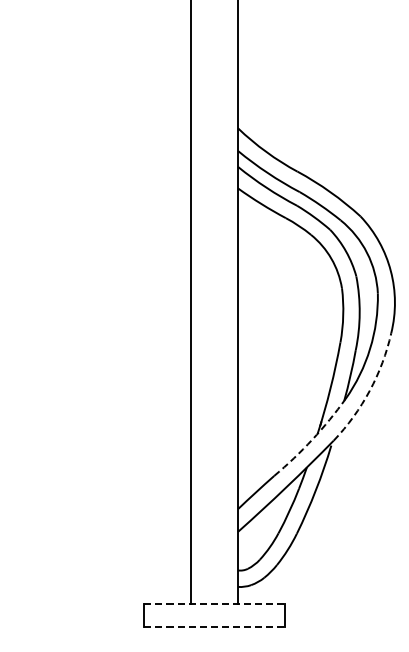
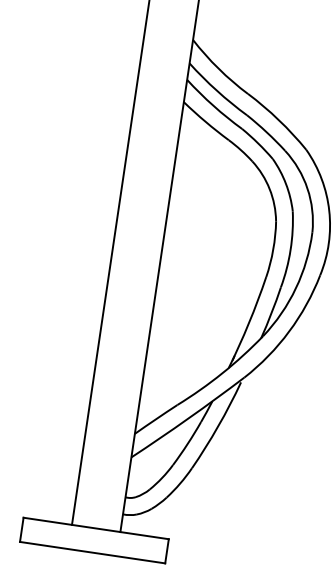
arc: (369, 390) -> (288, 331), dashed -> solid
arc: (312, 439) -> (222, 373), dashed -> solid
line: (215, 604) -> (96, 529), dashed -> solid
line: (215, 627) -> (93, 552), dashed -> solid

